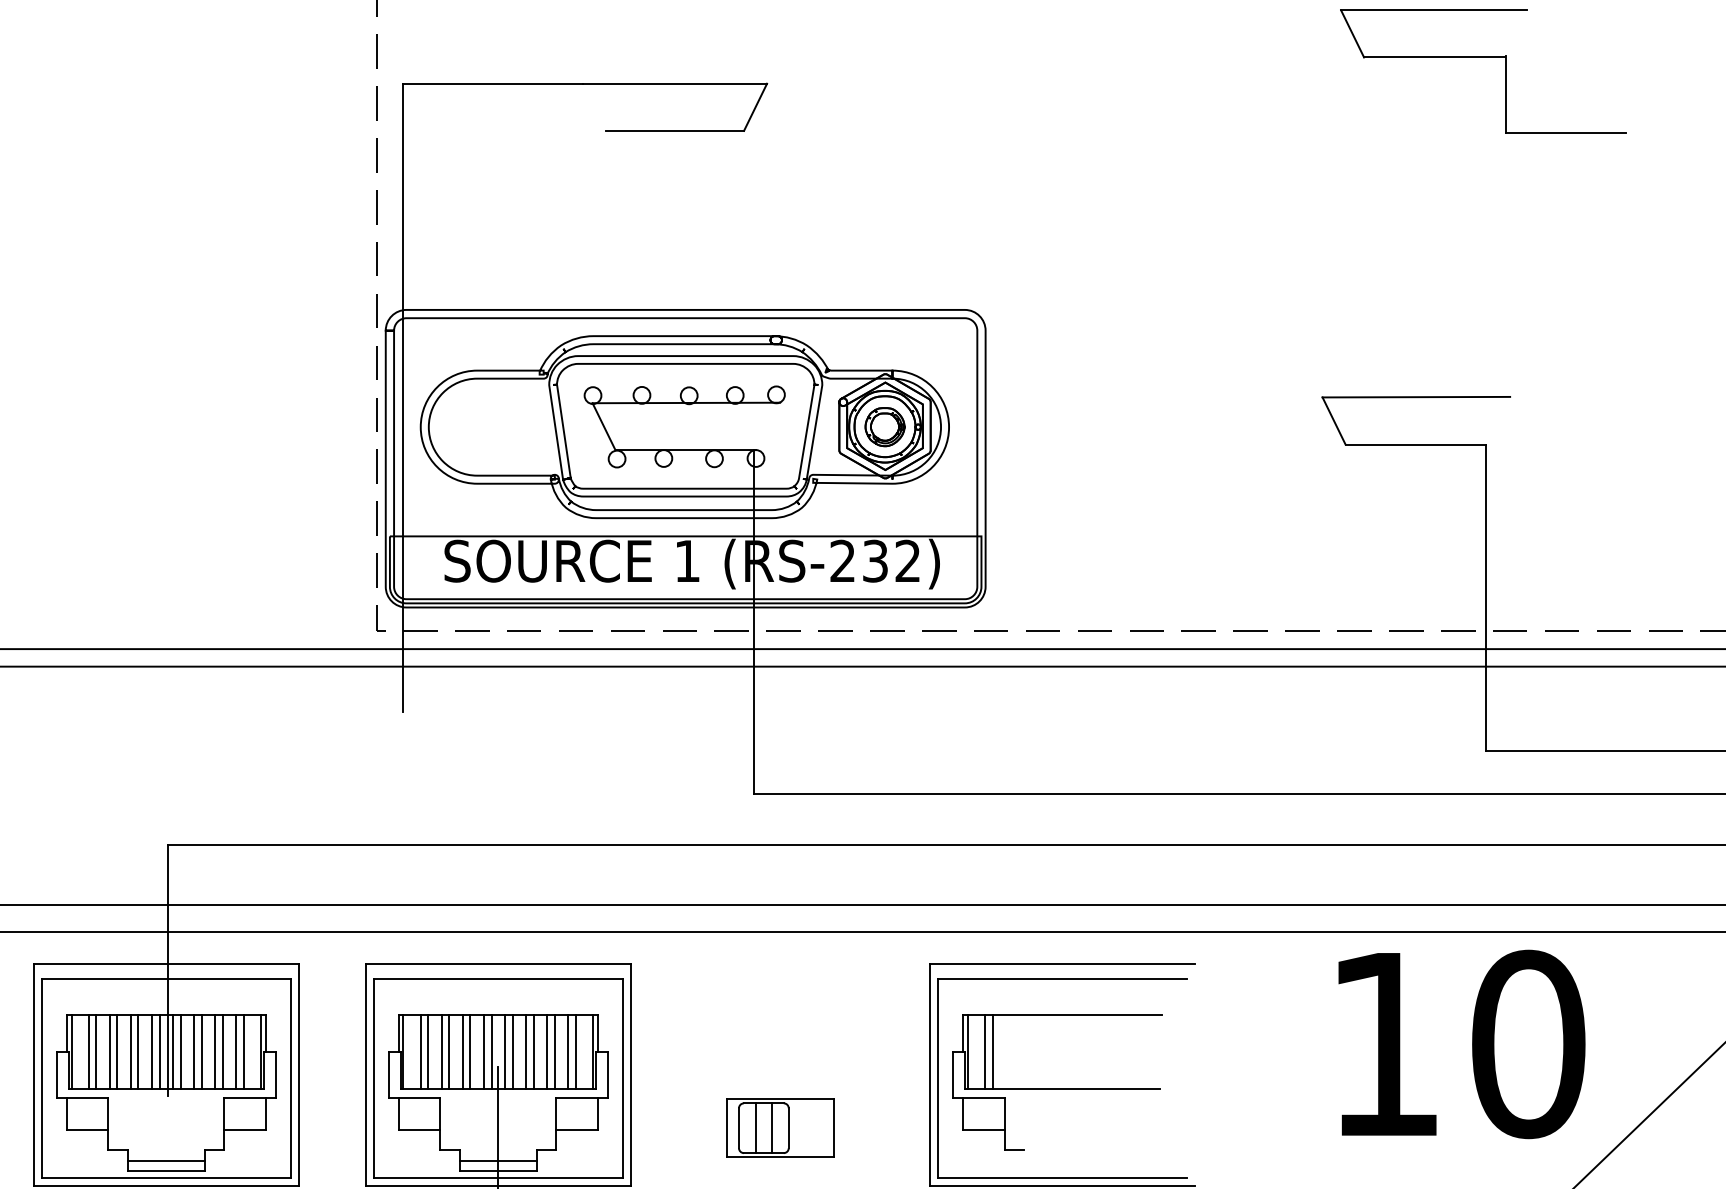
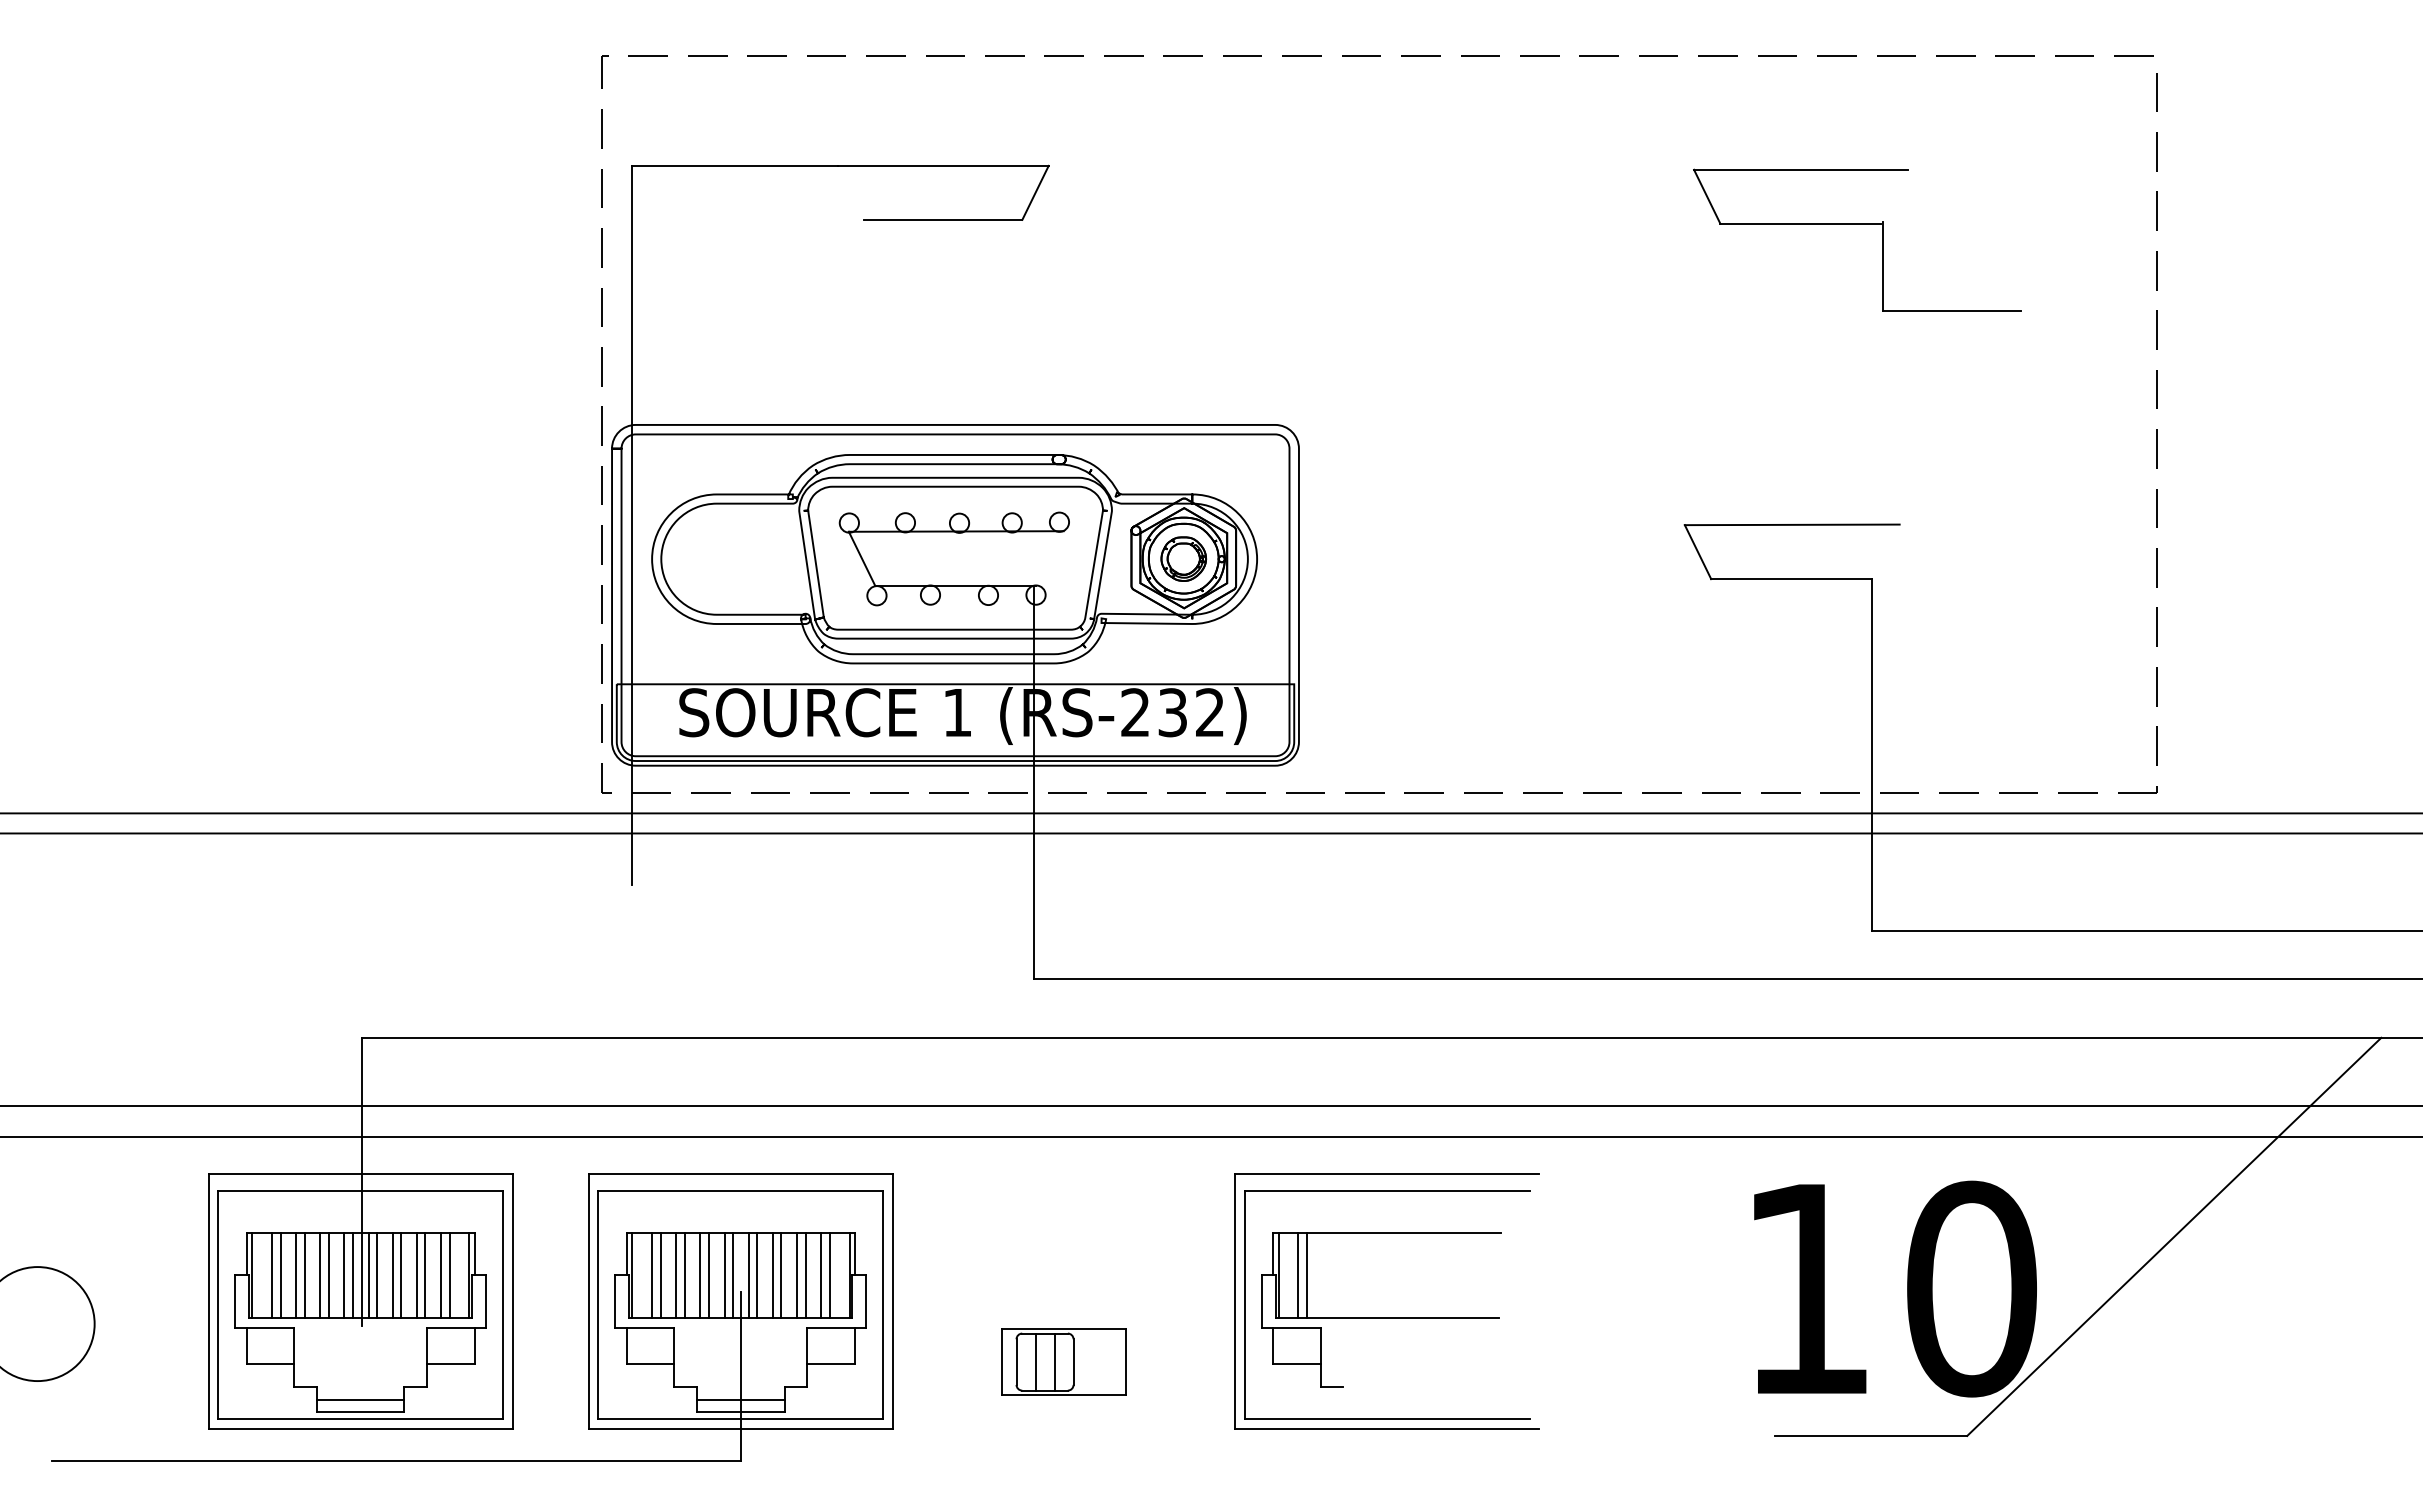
part: (1483, 58) -> (1857, 224), moved
text: (1461, 1043) -> (1895, 1288), moved

